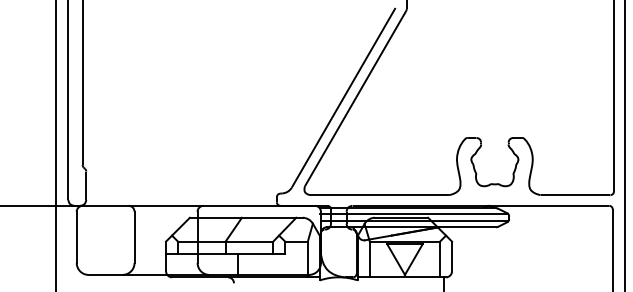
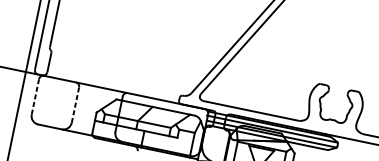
line: (76, 237) -> (35, 96), solid -> dashed
line: (134, 237) -> (75, 105), solid -> dashed

